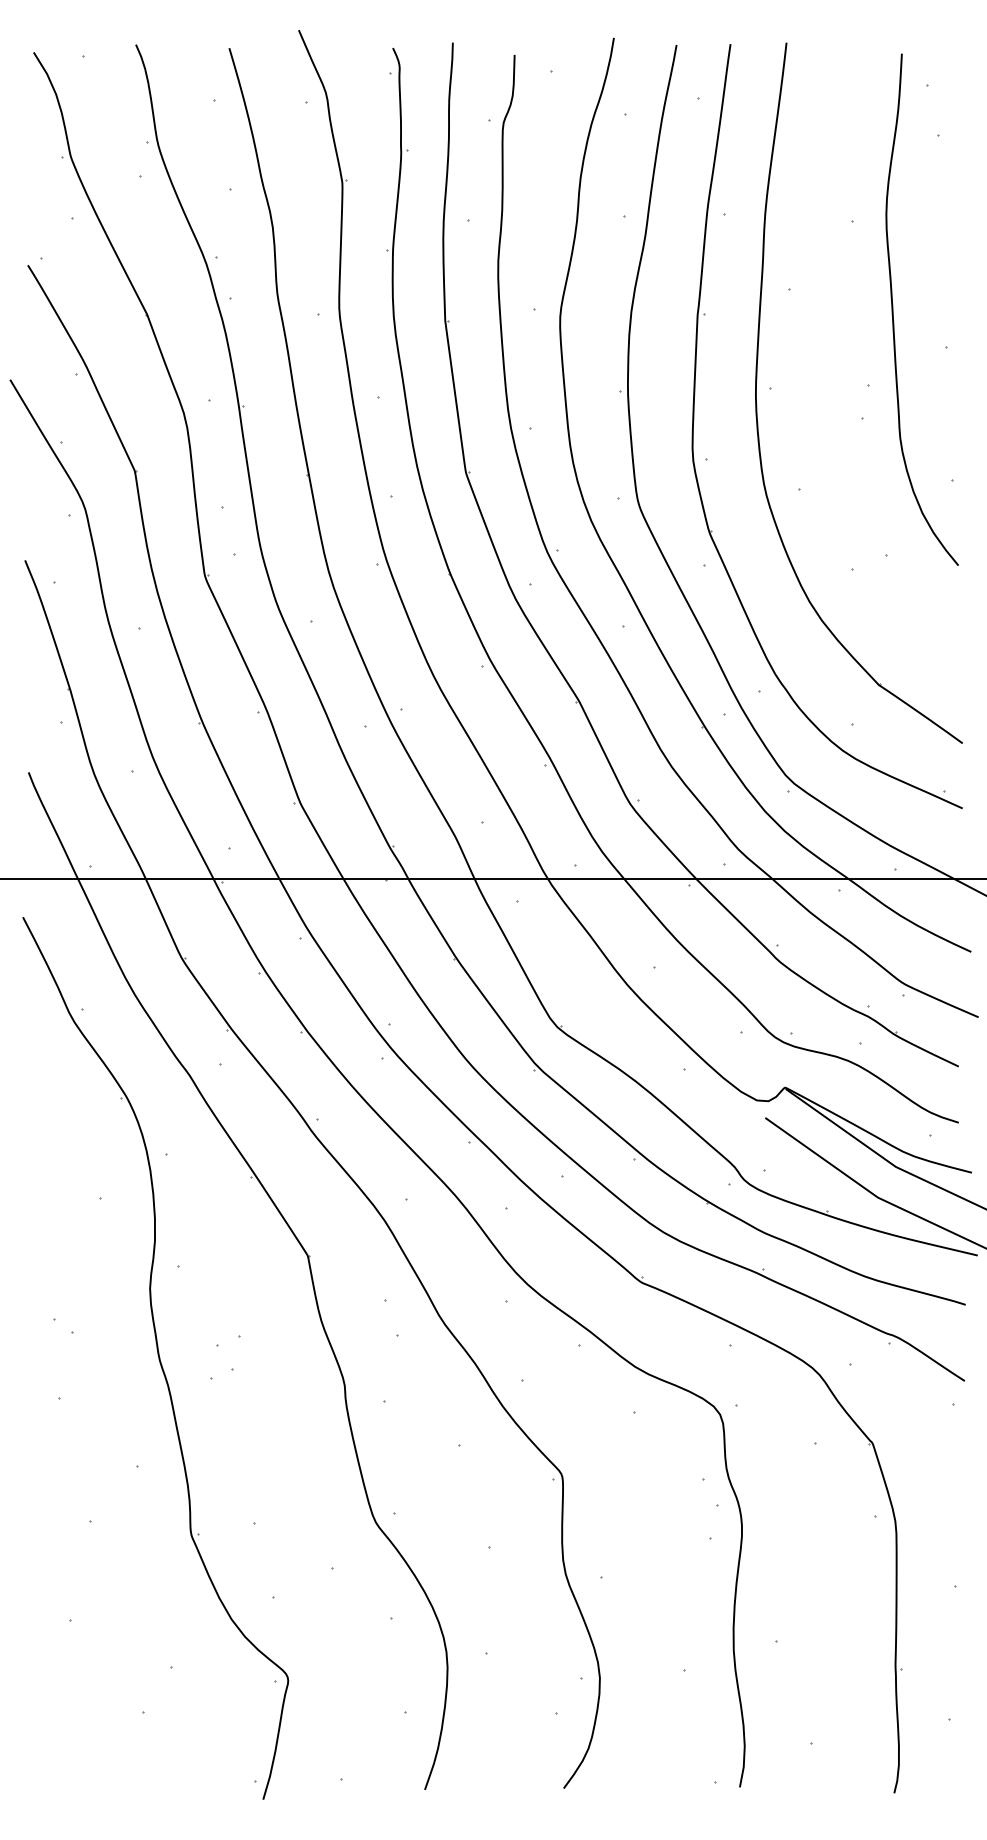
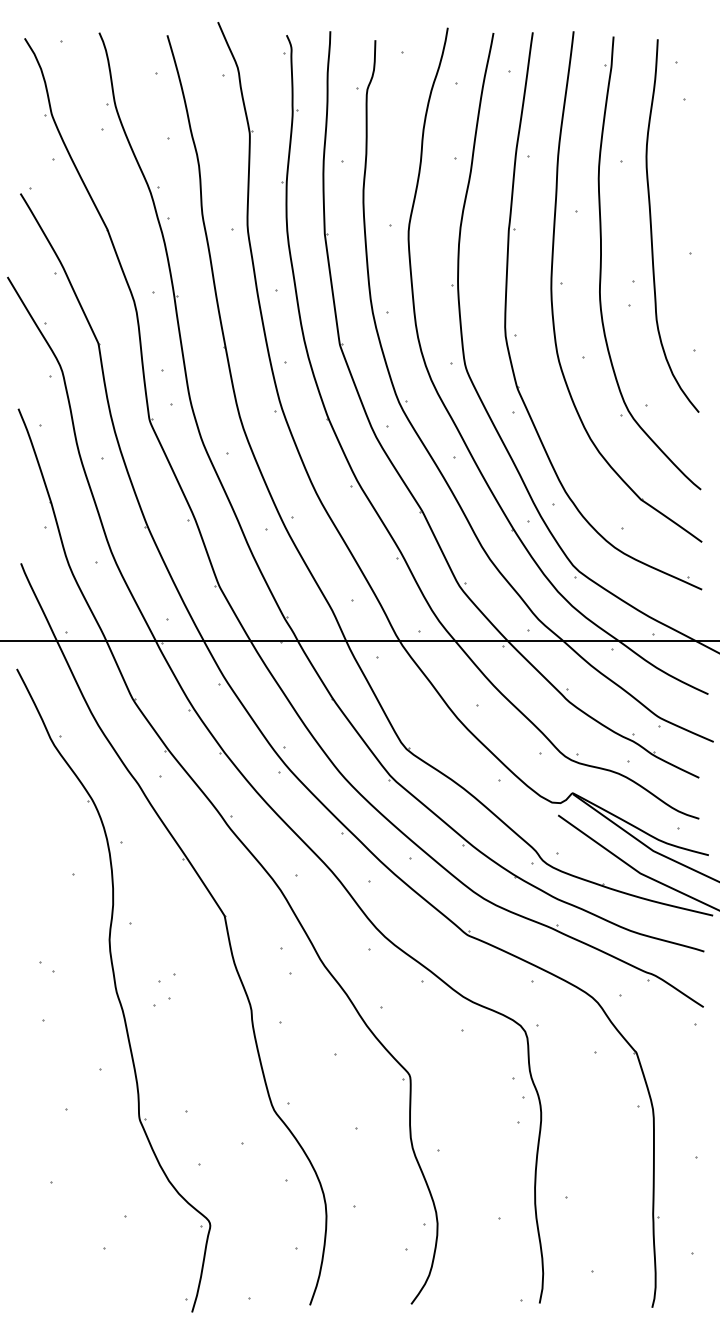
part: (824, 360) -> (601, 263), added

